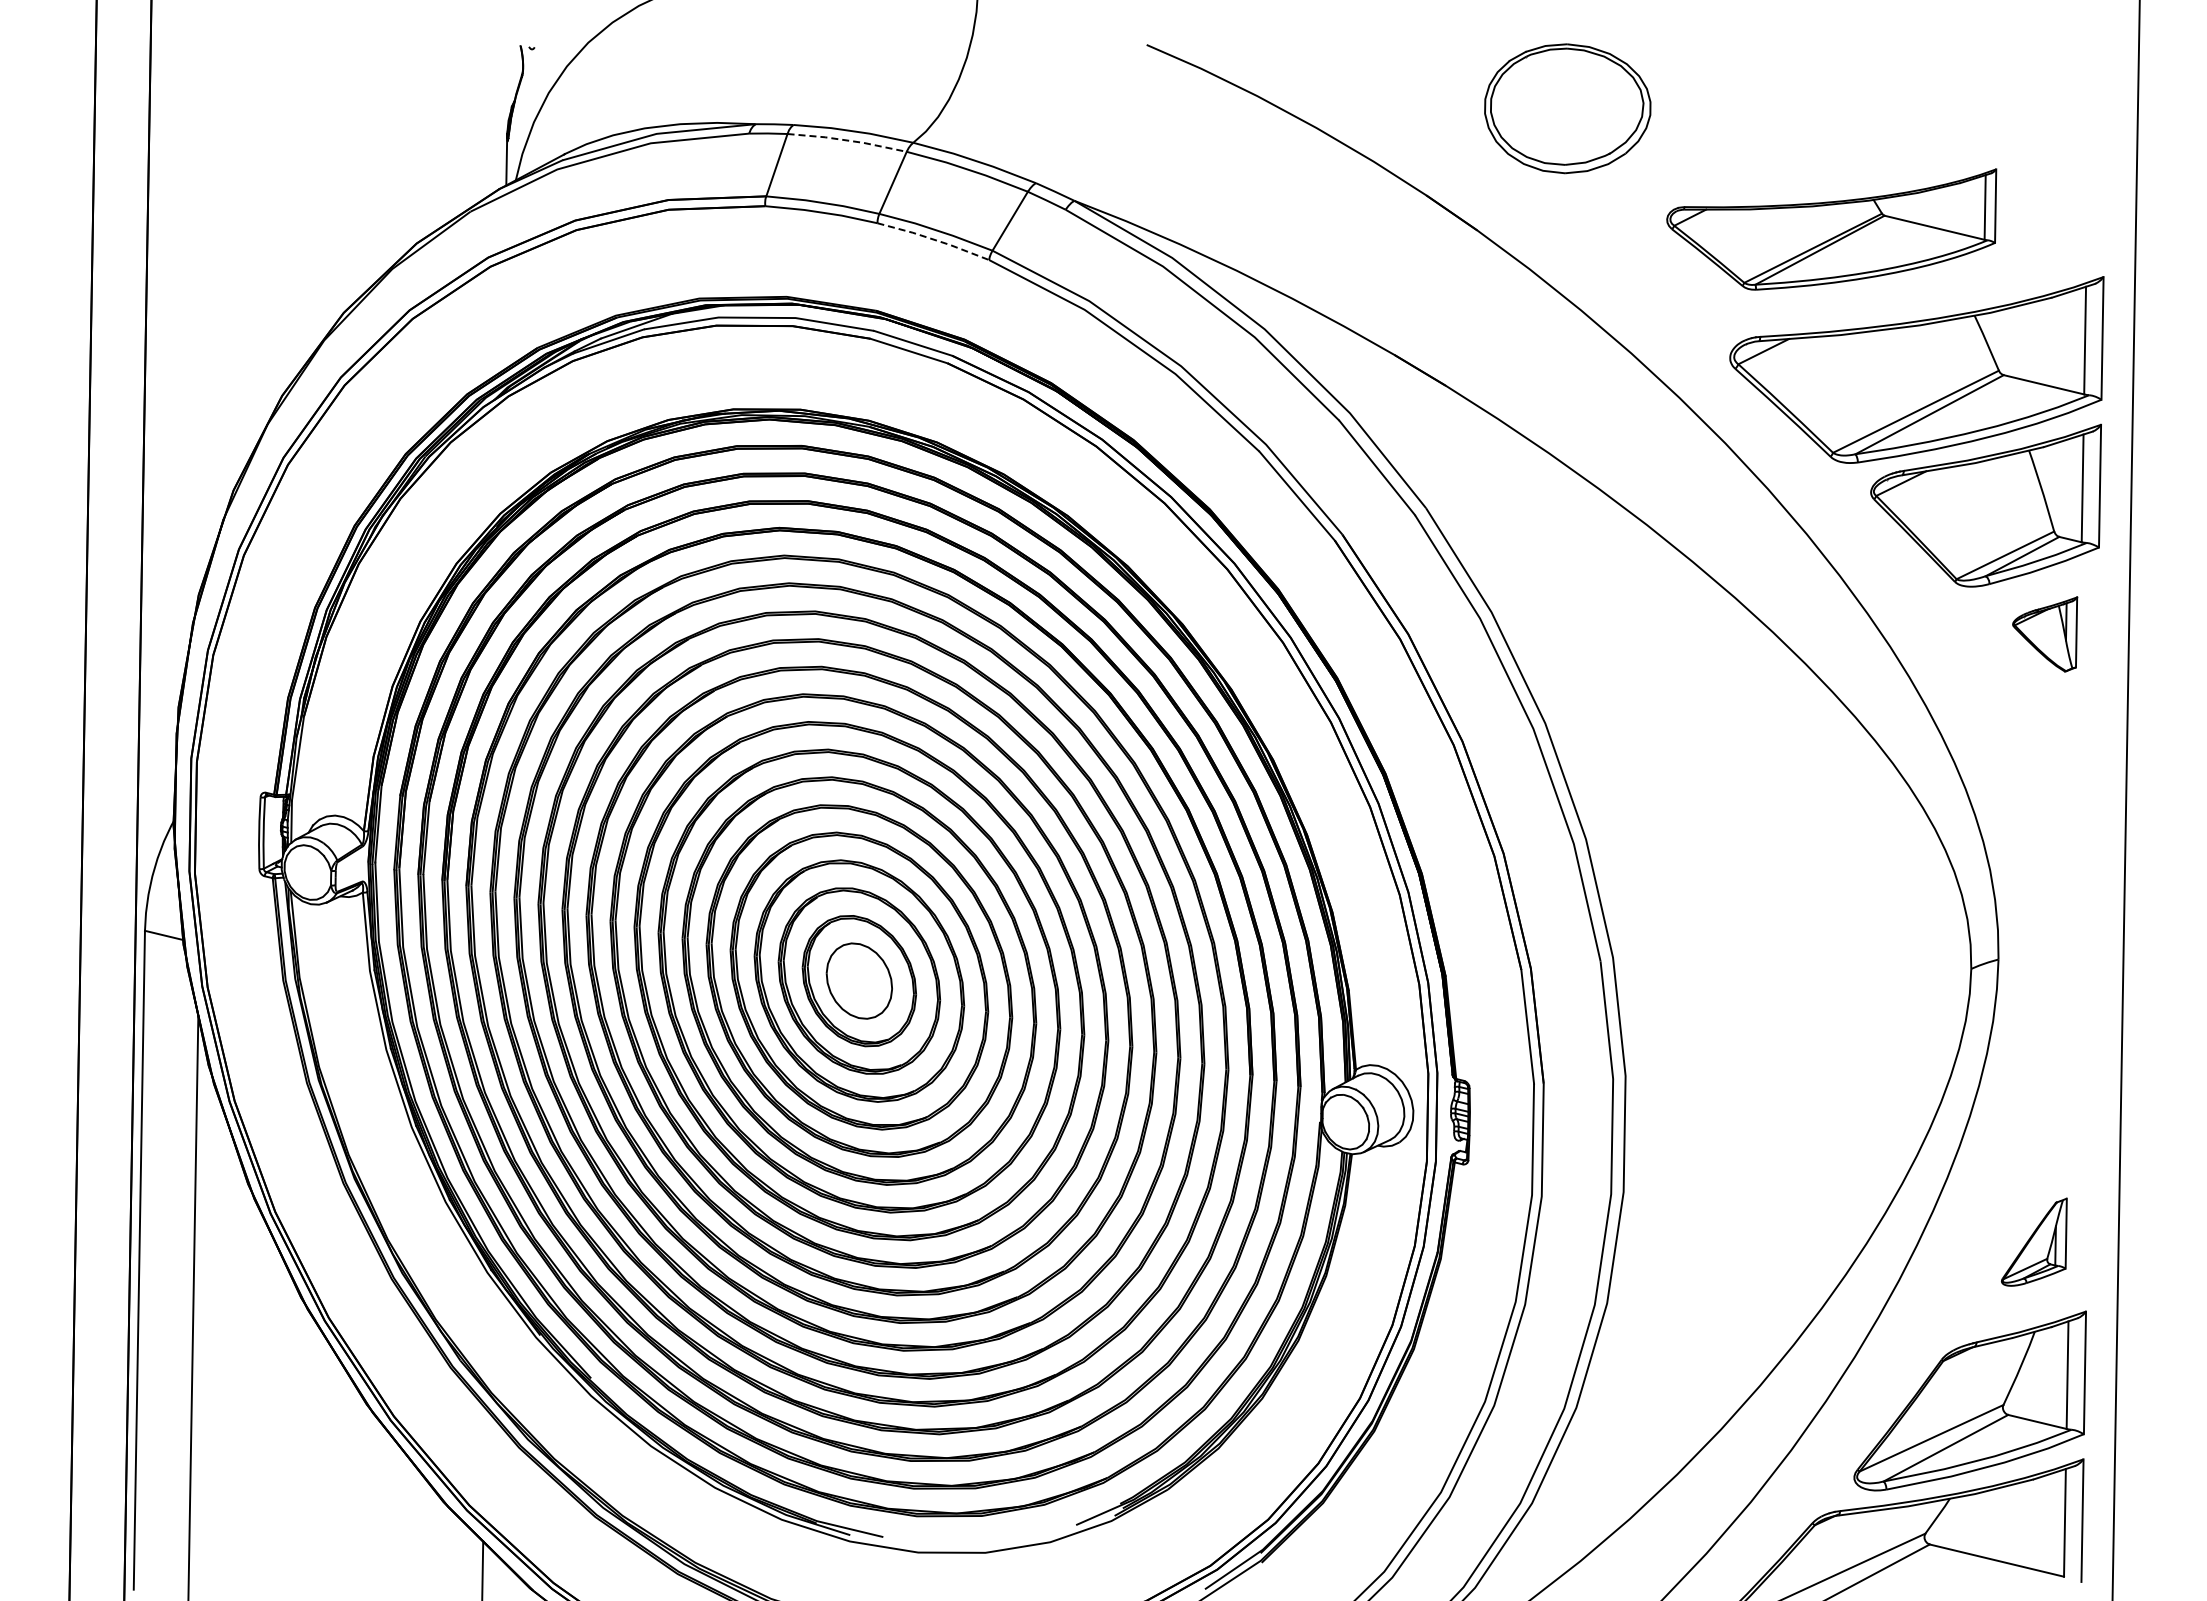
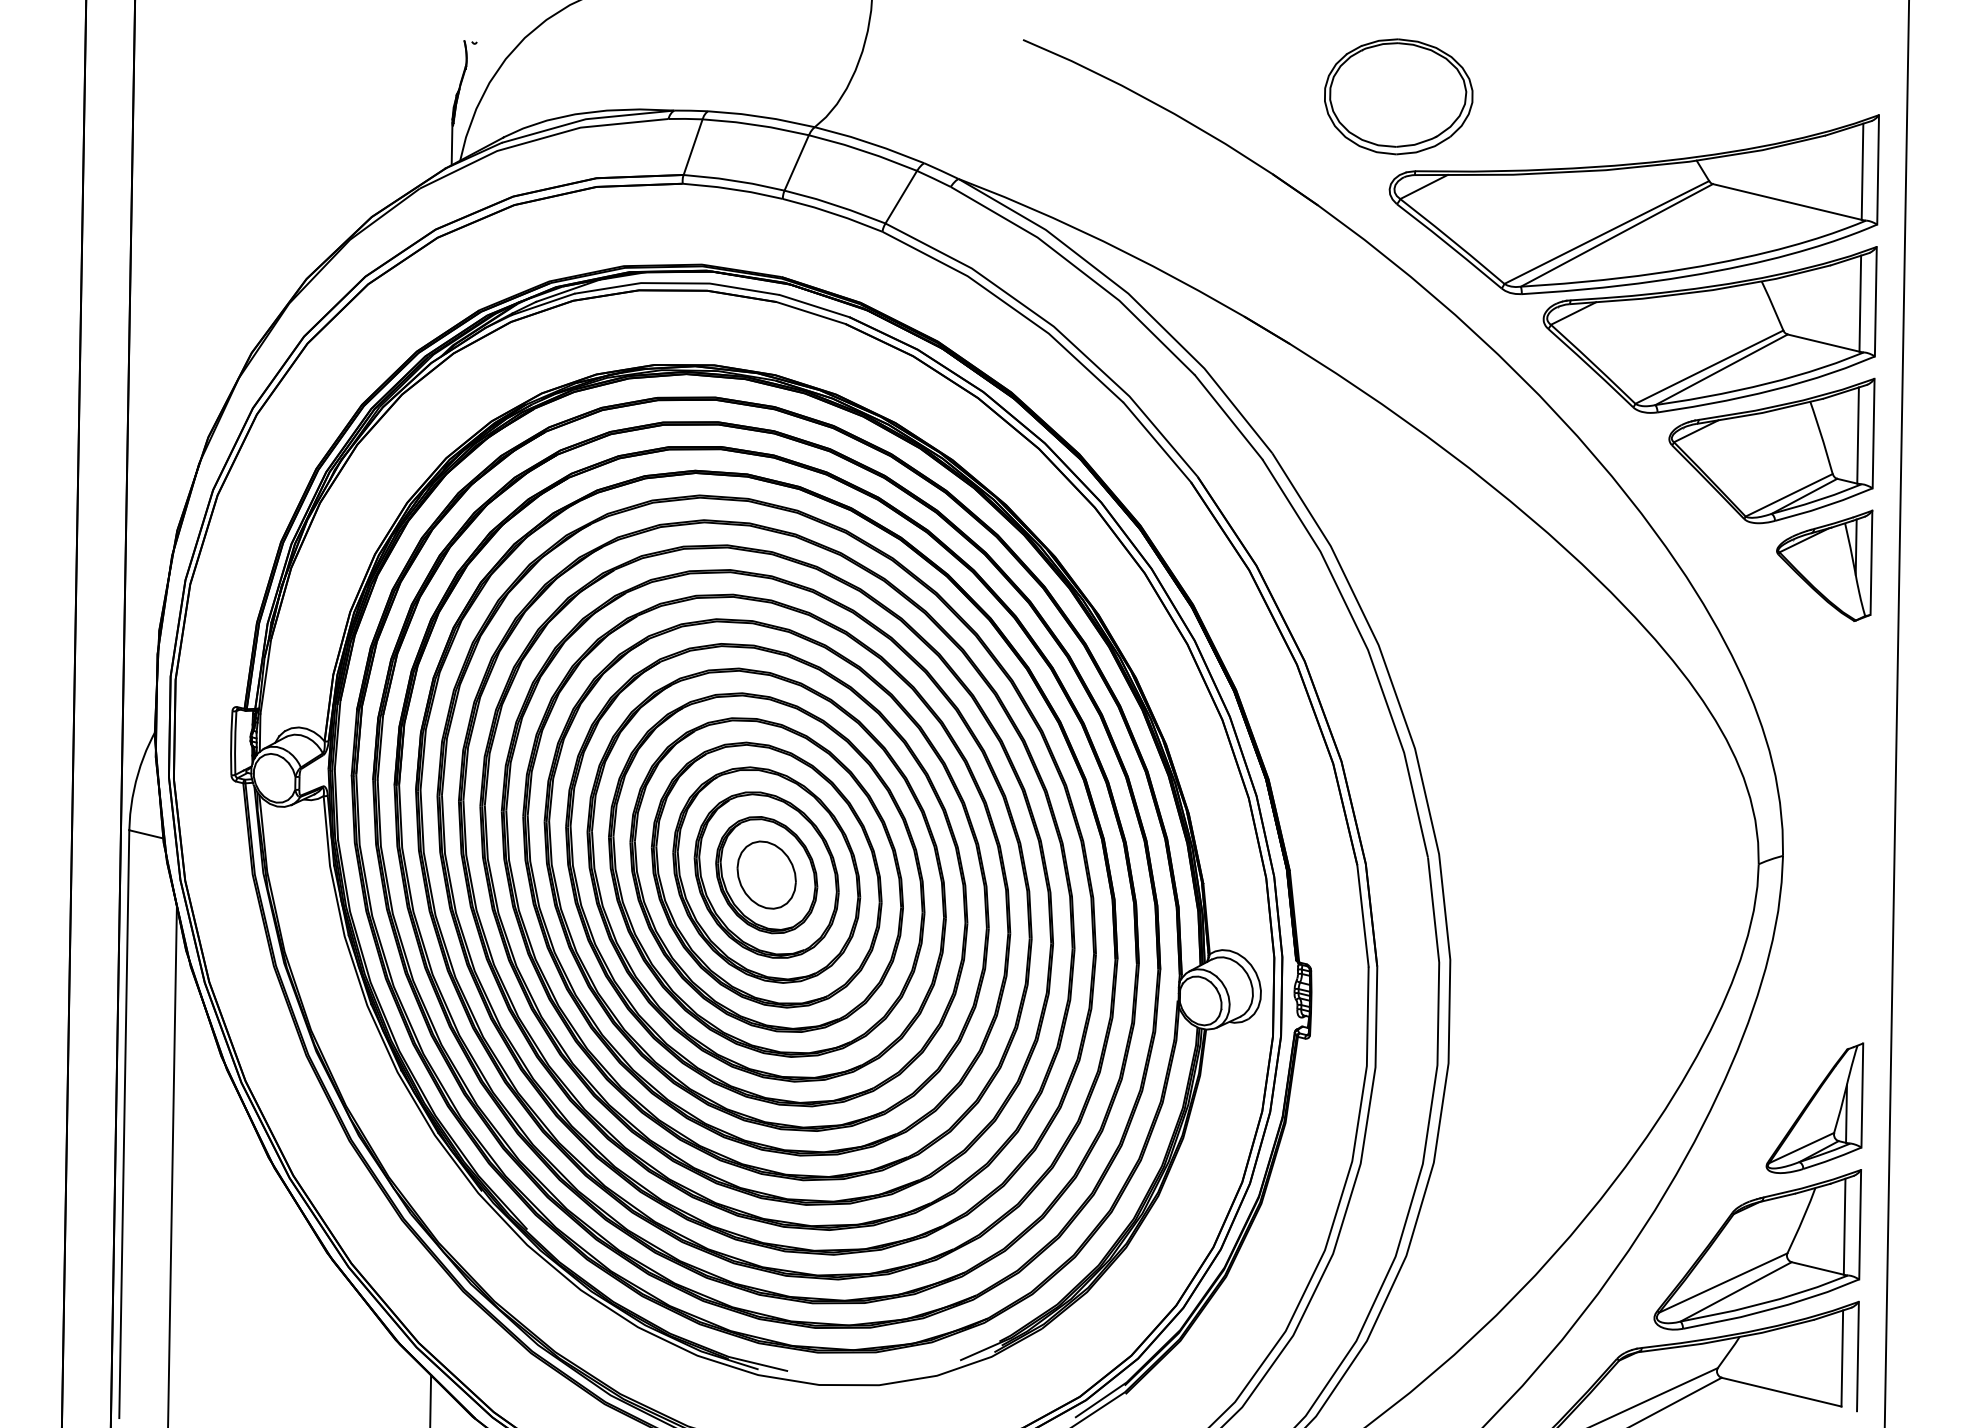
line: (847, 140) -> (756, 125), dashed -> solid
part: (1831, 229) -> (1634, 204), size x1.67
line: (934, 239) -> (833, 213), dashed -> solid
part: (2044, 634) -> (1824, 565), size x1.67
part: (2034, 1241) -> (1815, 1107), size x1.67

